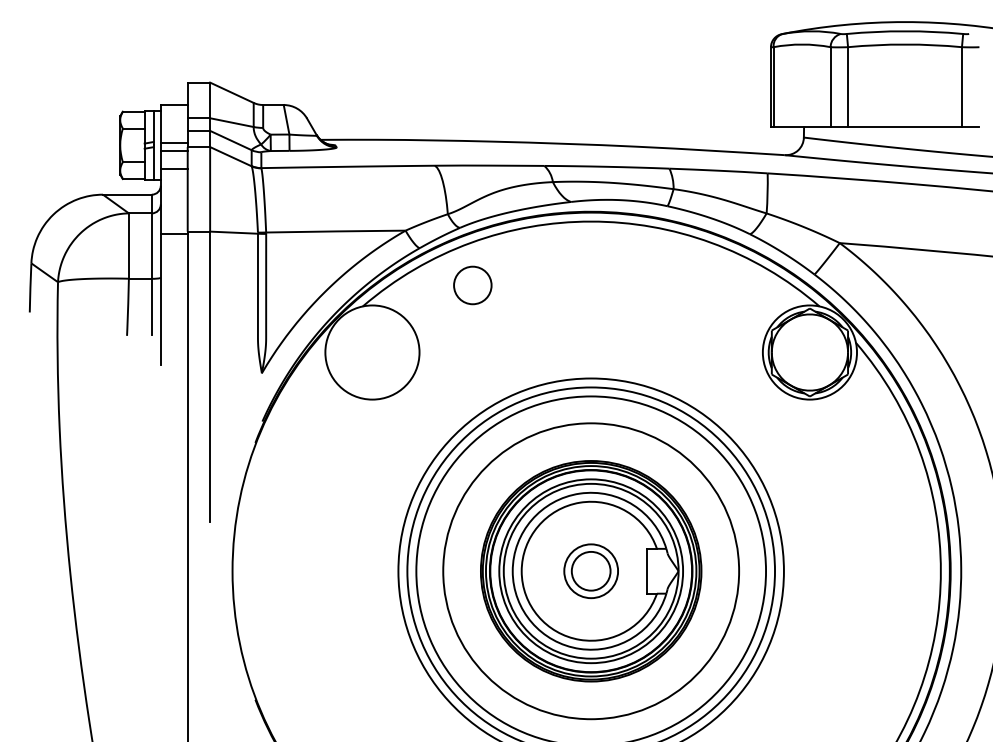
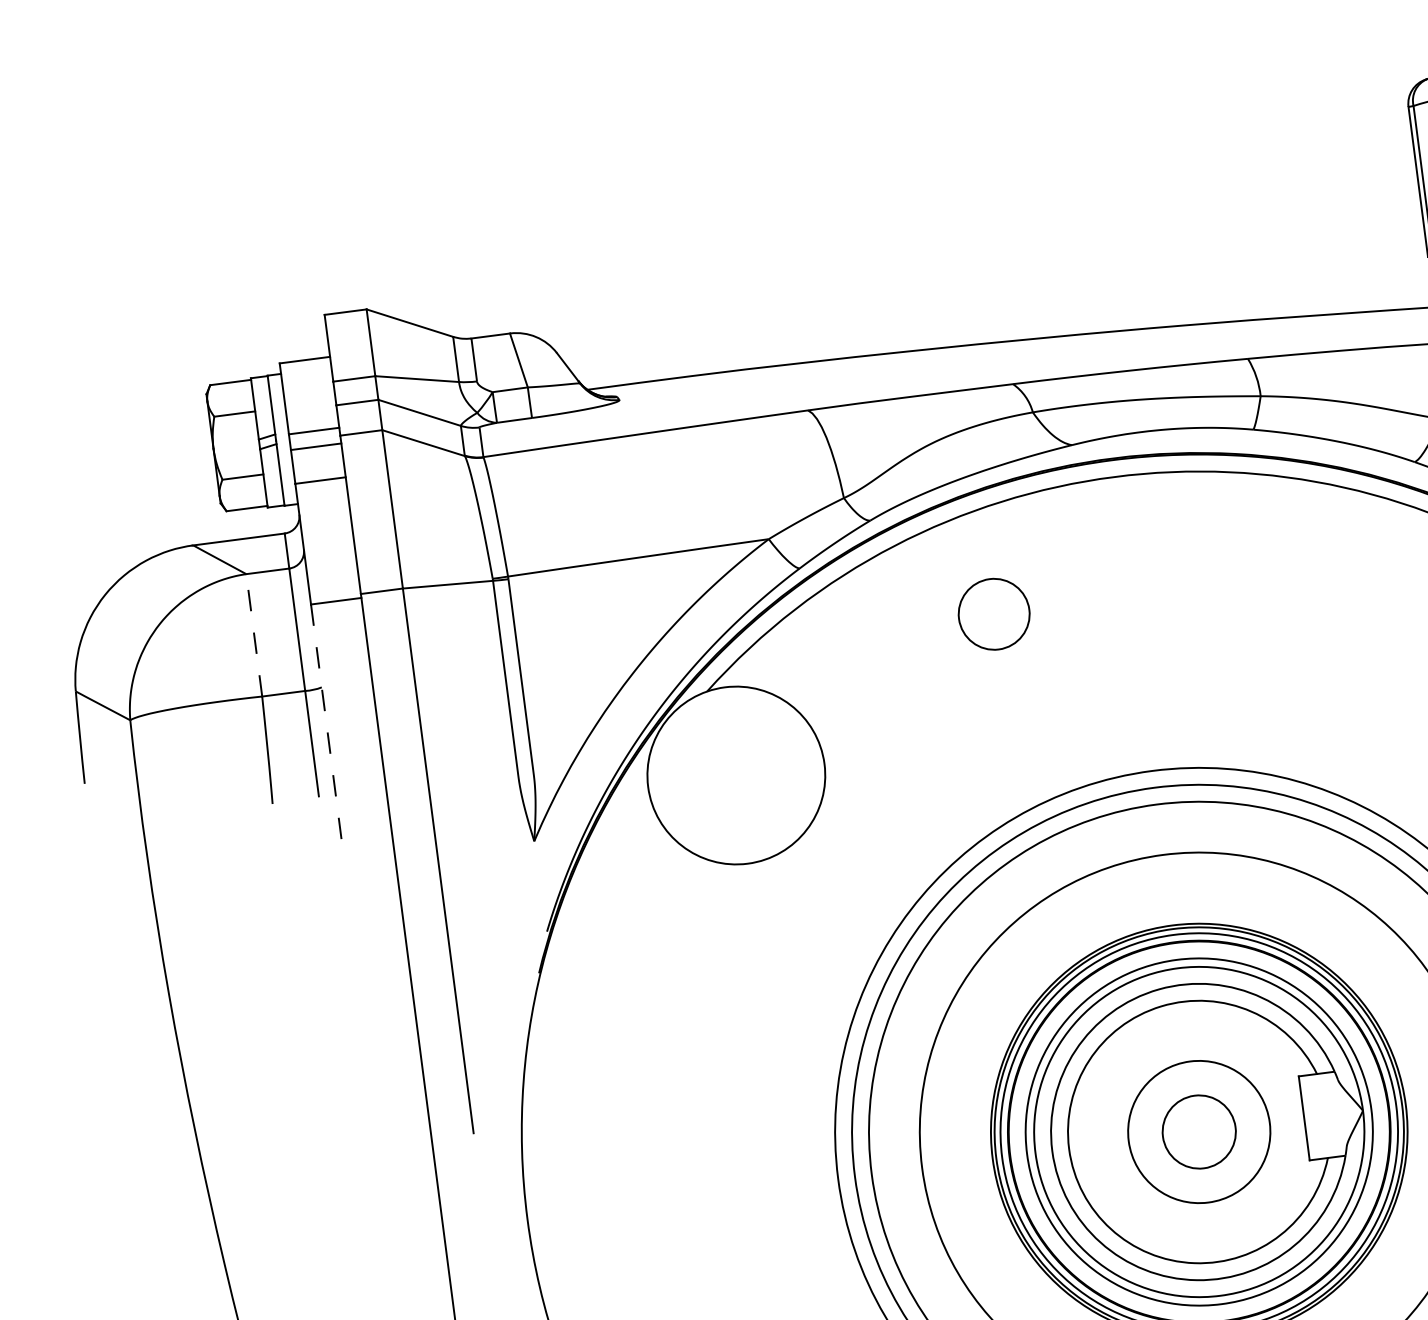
line: (128, 246) -> (253, 636), solid -> dashed
circle: (472, 285) -> (993, 614), moved
line: (160, 299) -> (326, 727), solid -> dashed
circle: (591, 571) -> (1199, 1132), size x1.4

